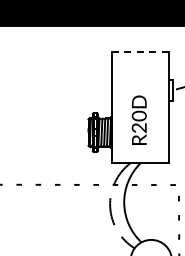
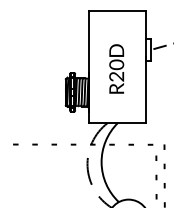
line: (140, 51) -> (117, 11), dashed -> solid
text: (138, 119) -> (115, 68), moved

